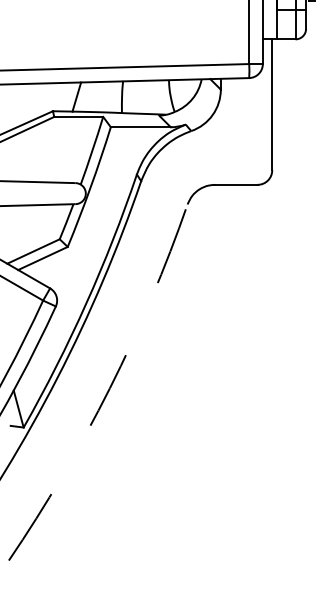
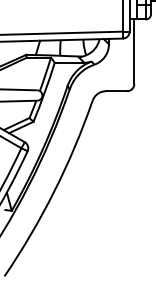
arc: (110, 388) -> (54, 191), dashed -> solid

